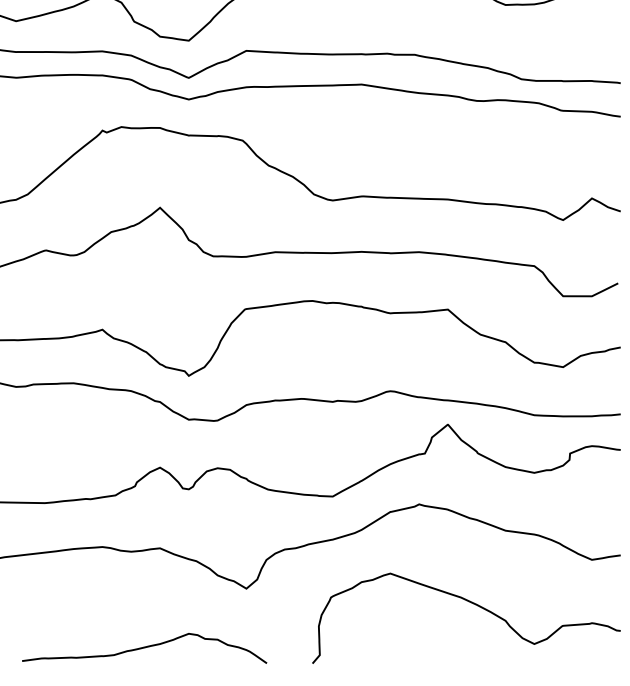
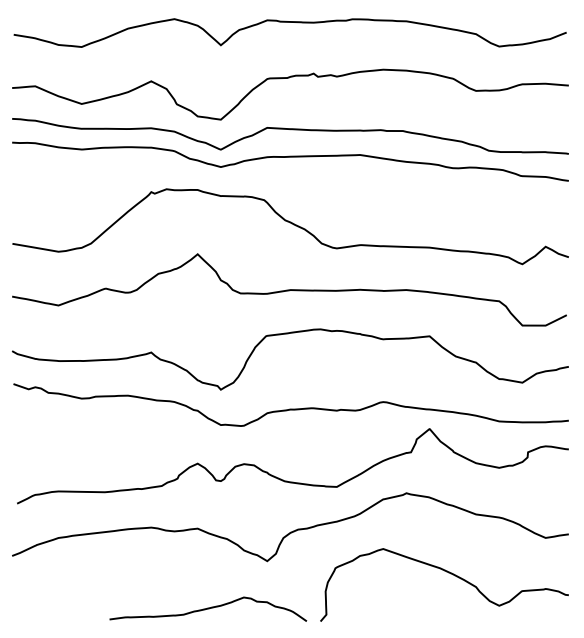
curve: (144, 647) -> (208, 608), moved

